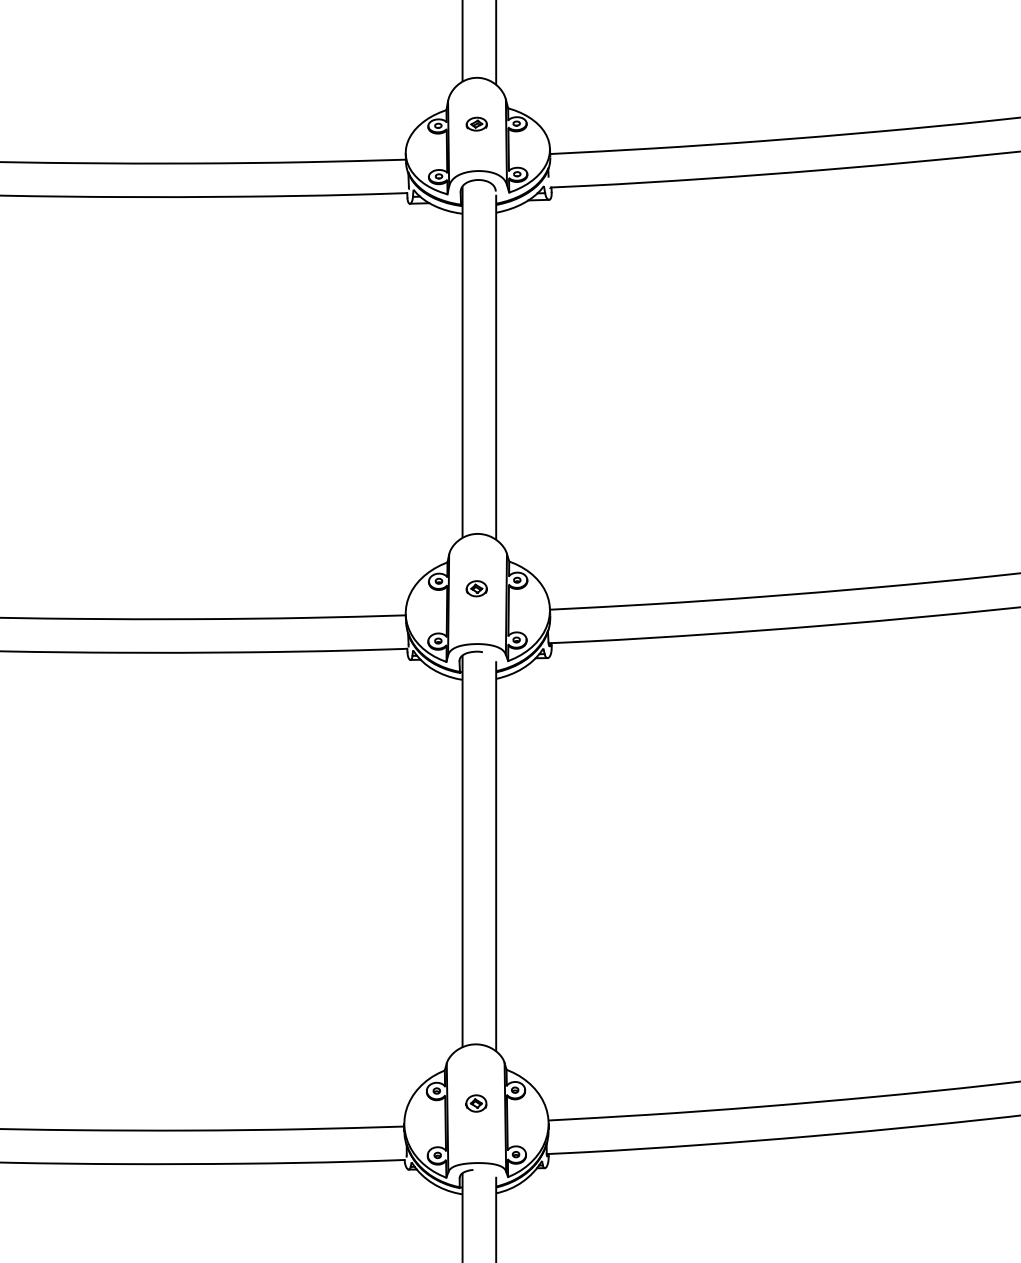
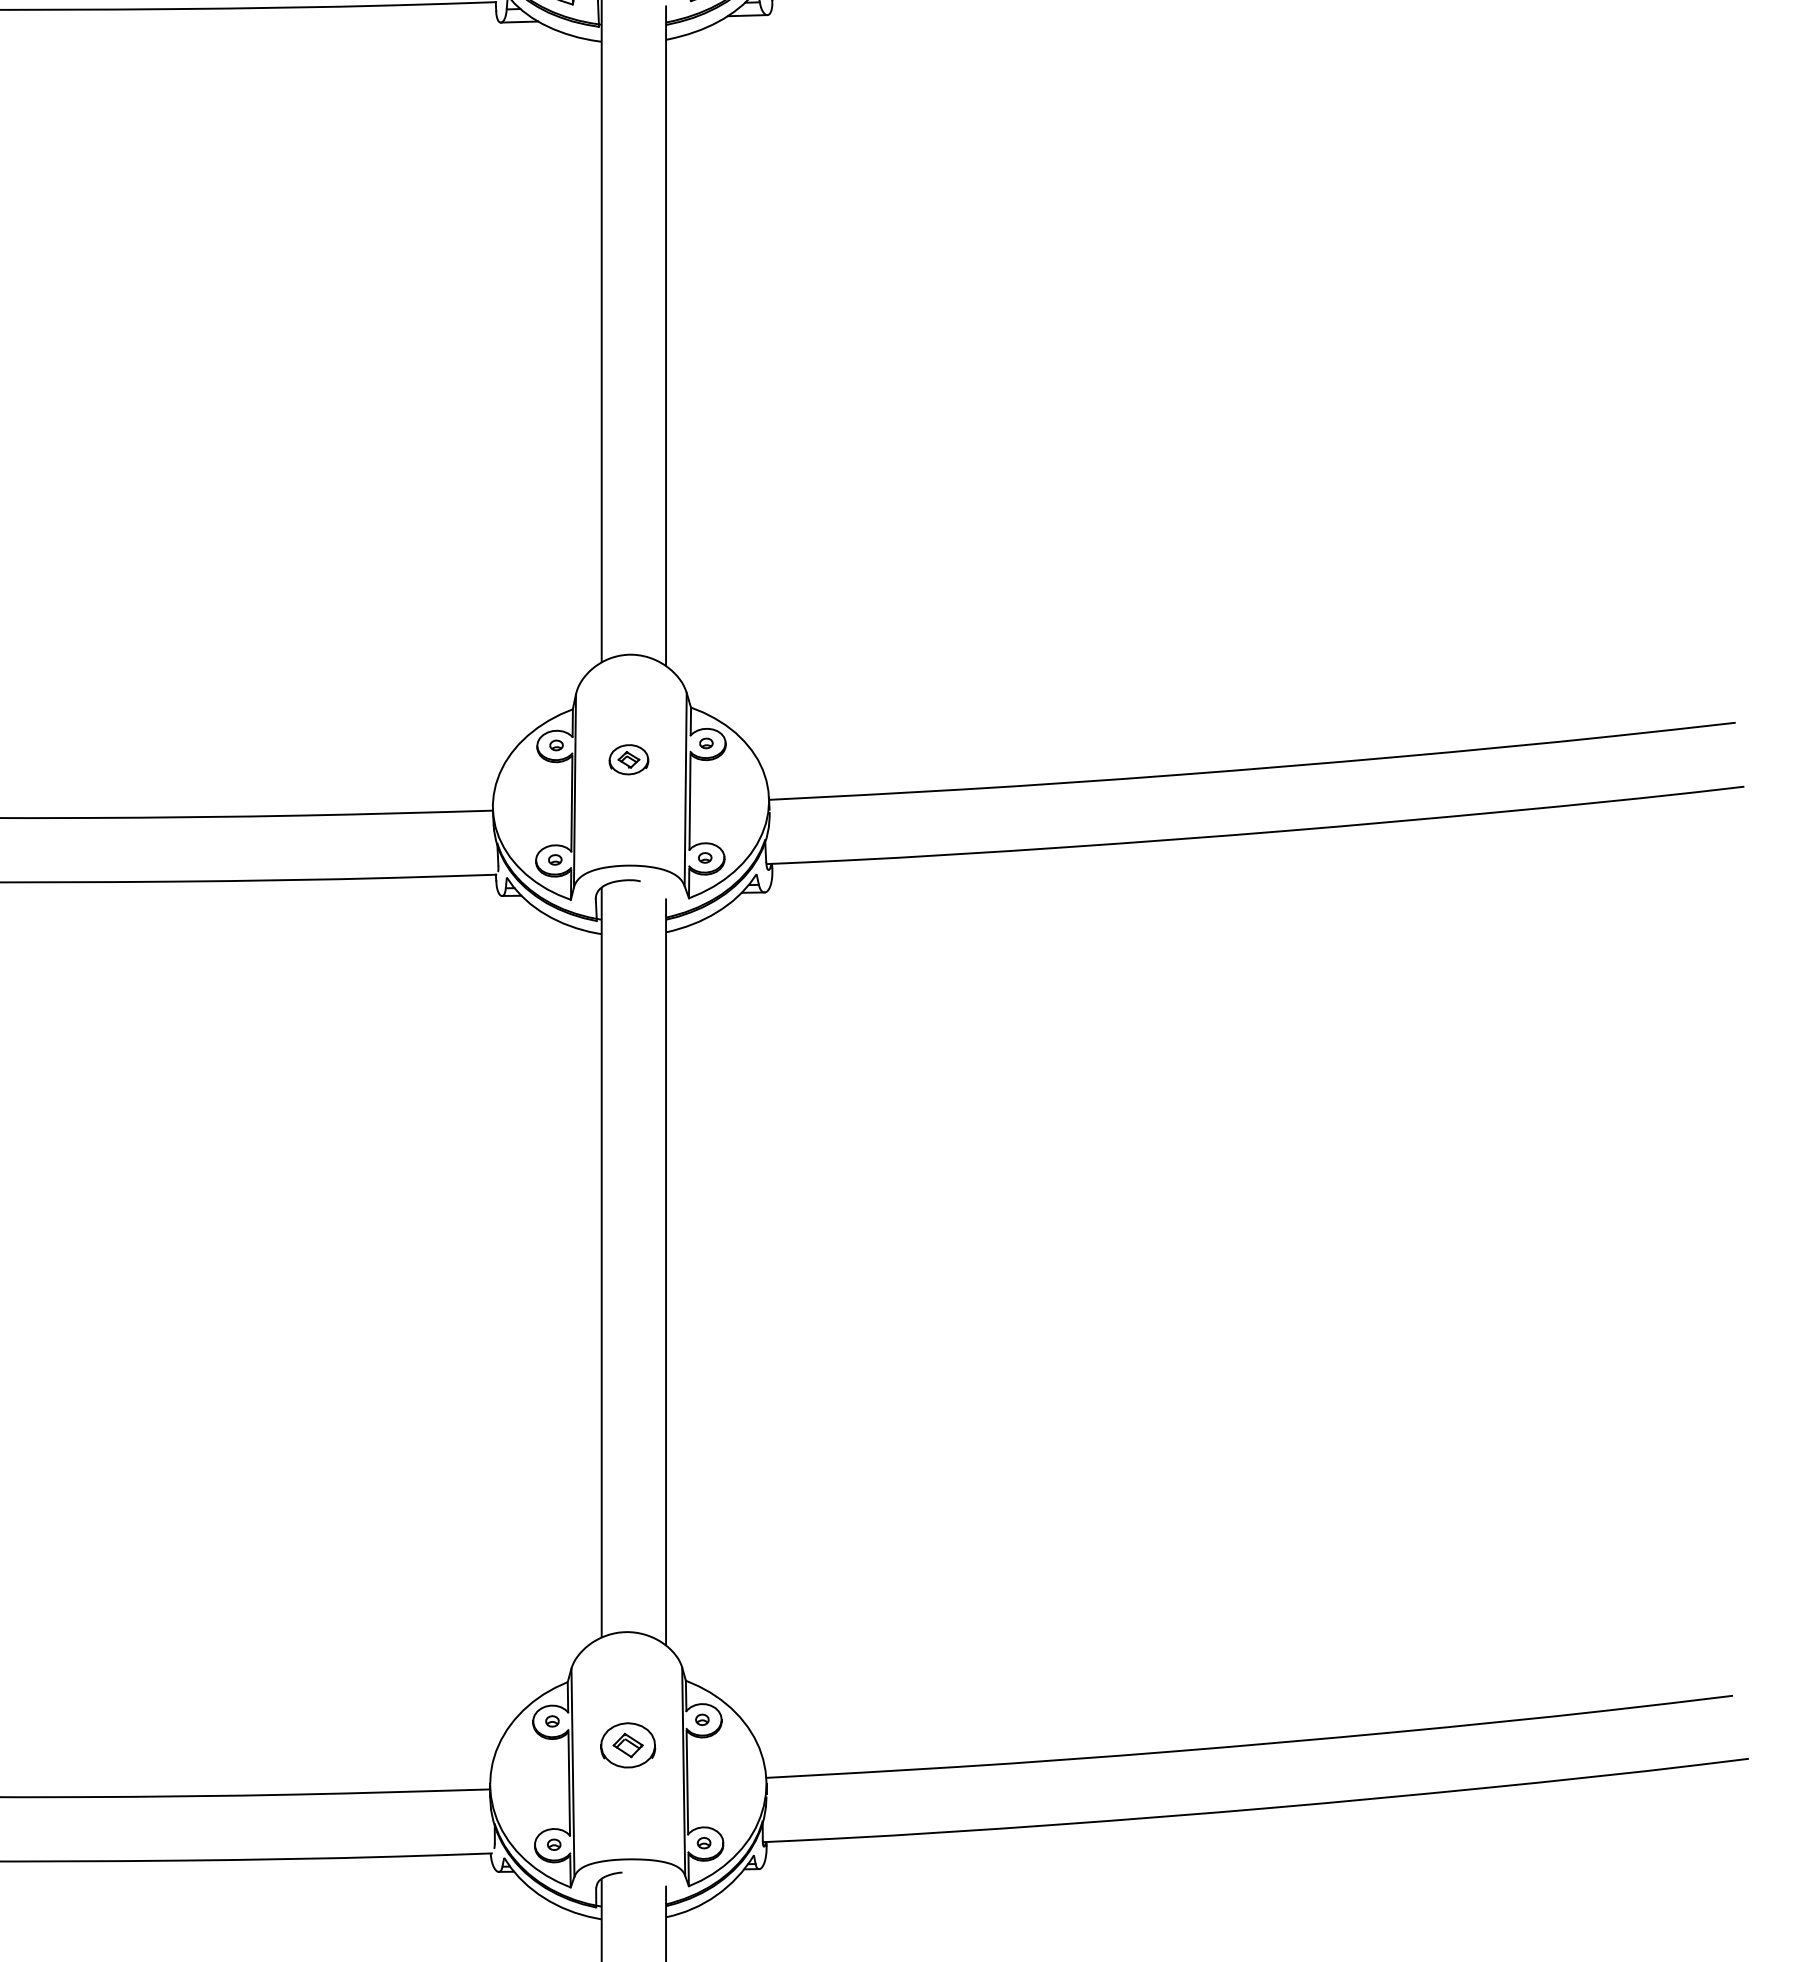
part: (476, 1103) -> (628, 1745), size x1.4

